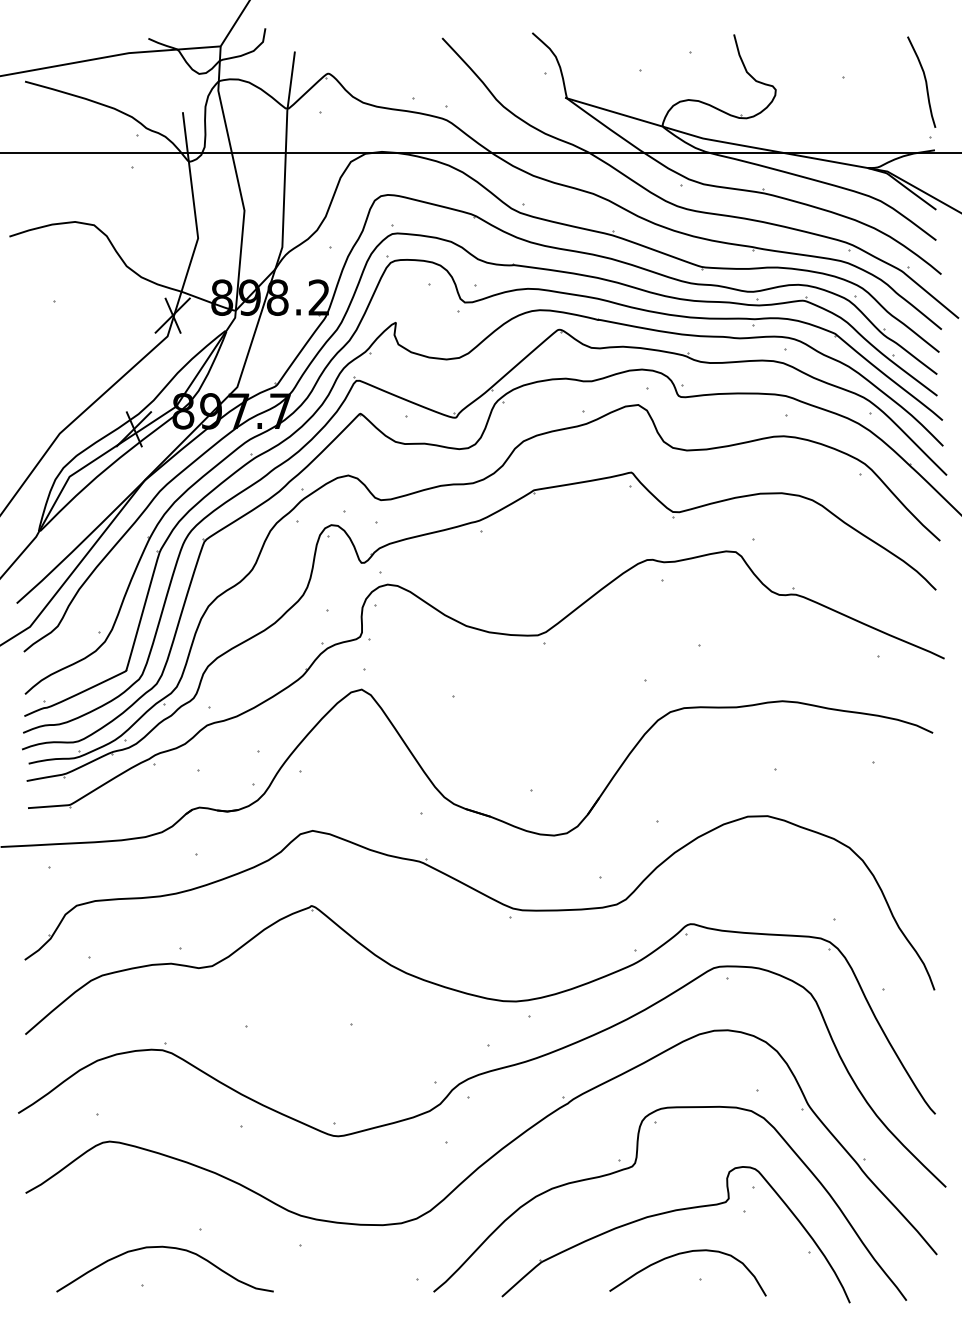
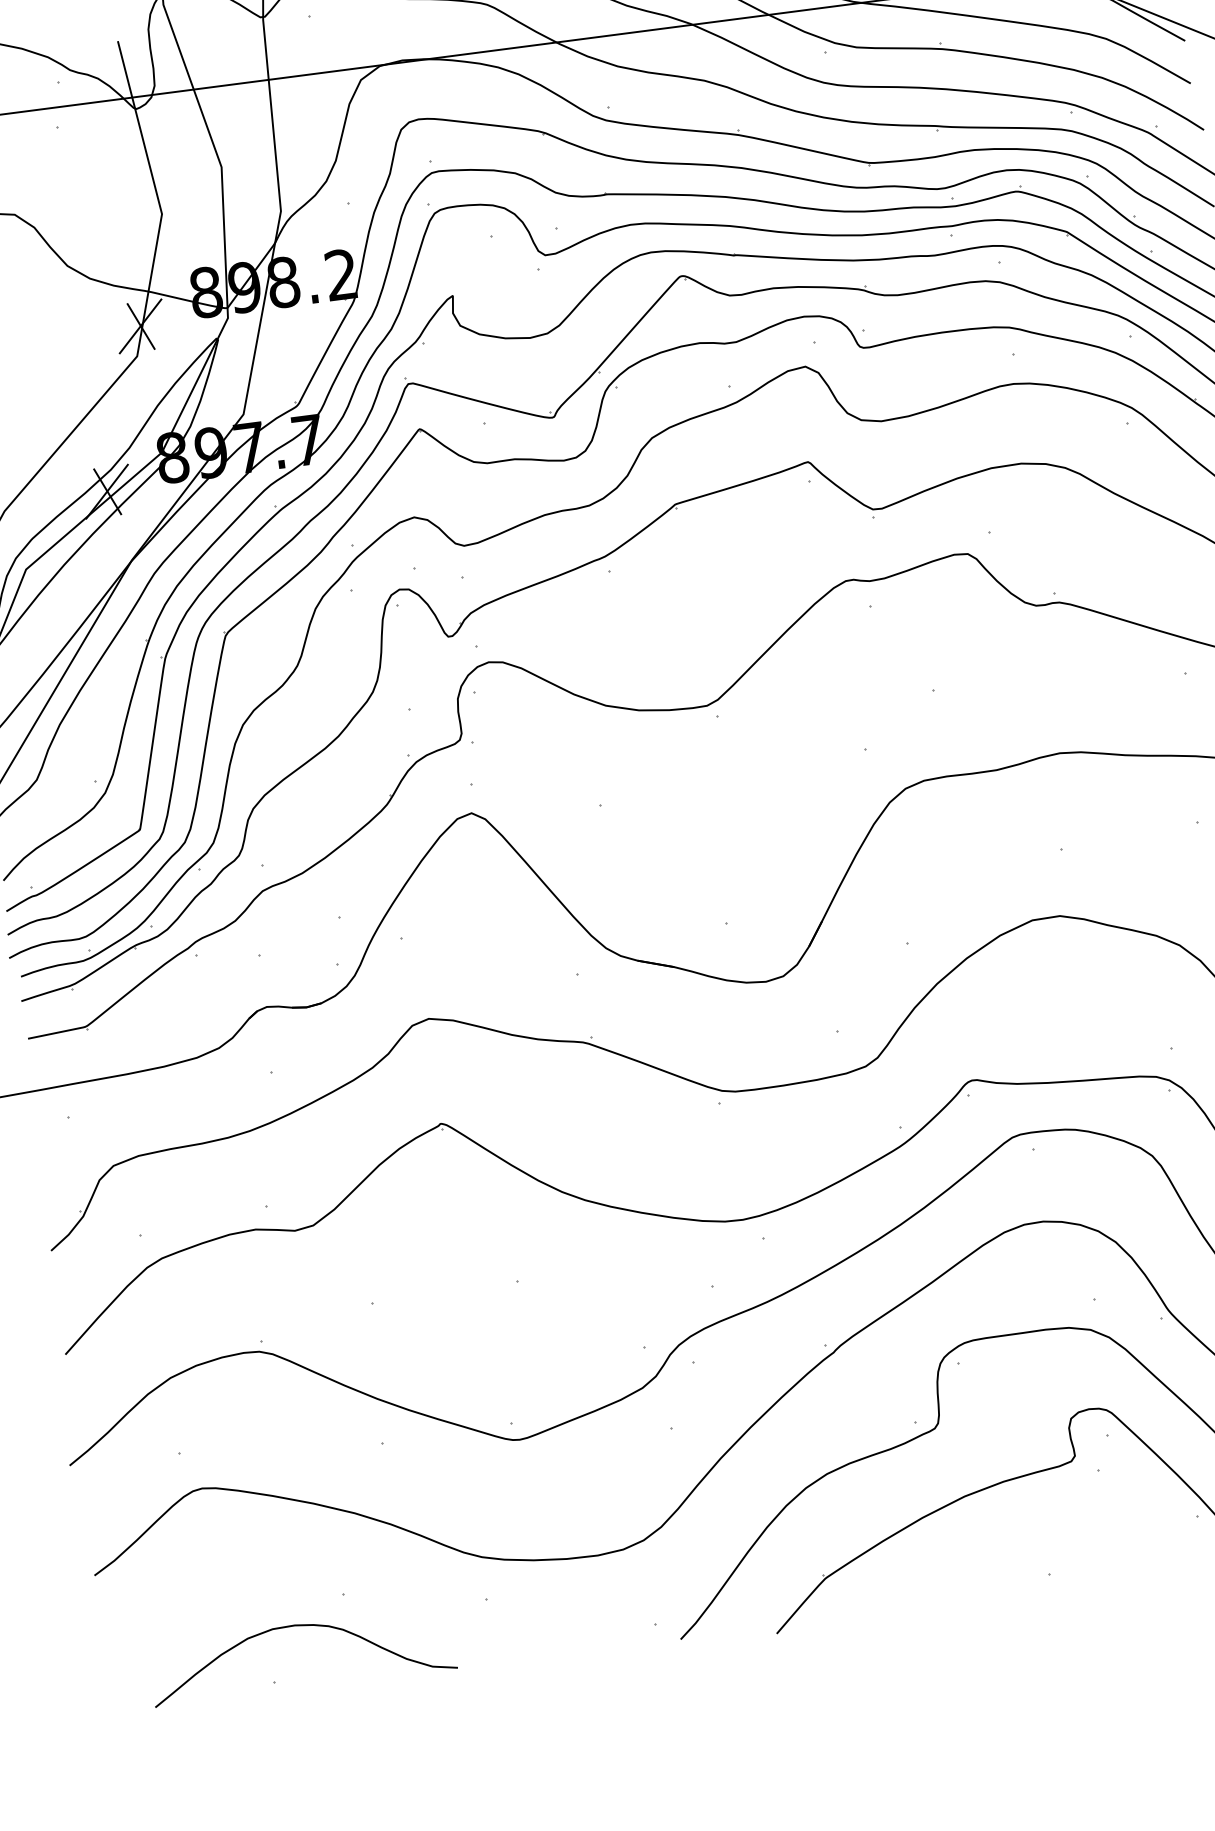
curve: (681, 1254) -> (1019, 1542), removed

